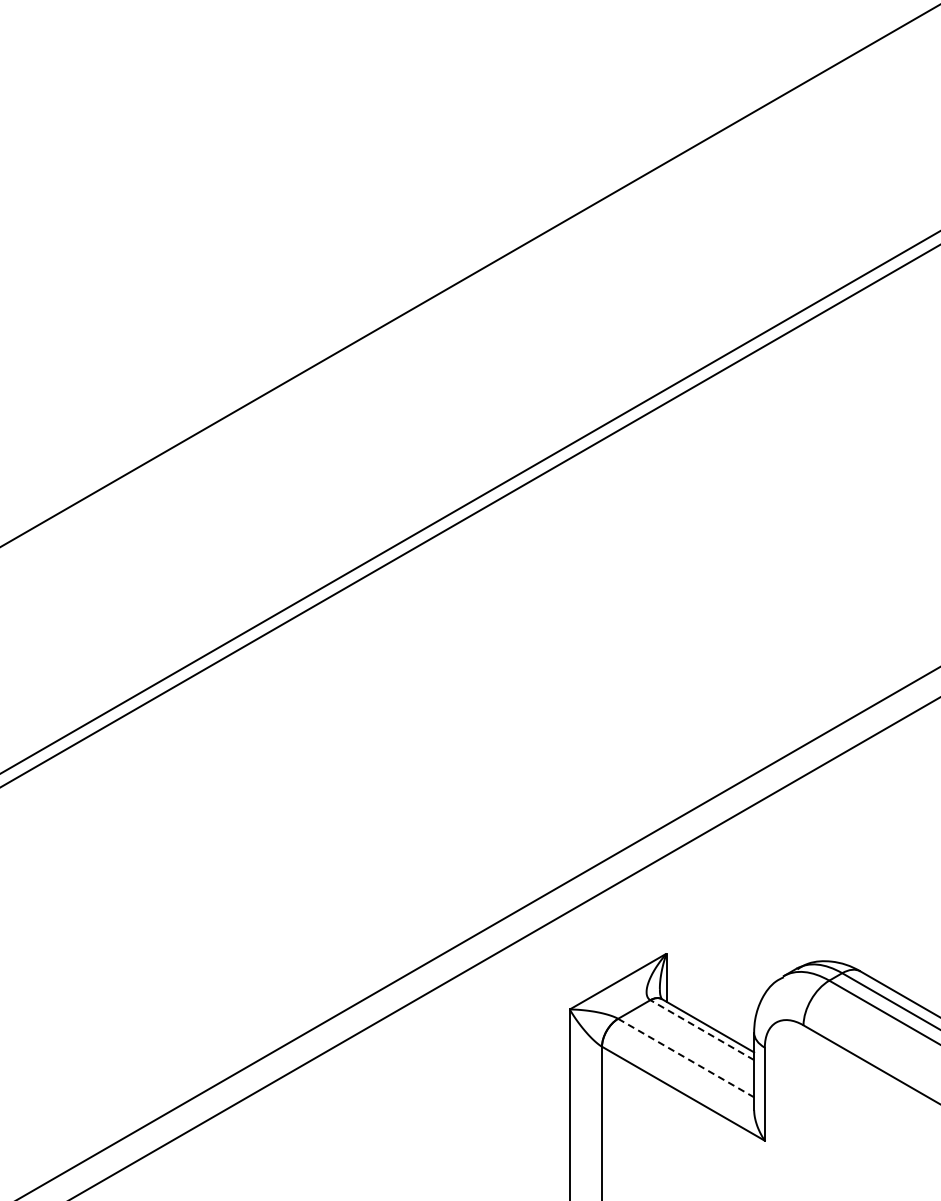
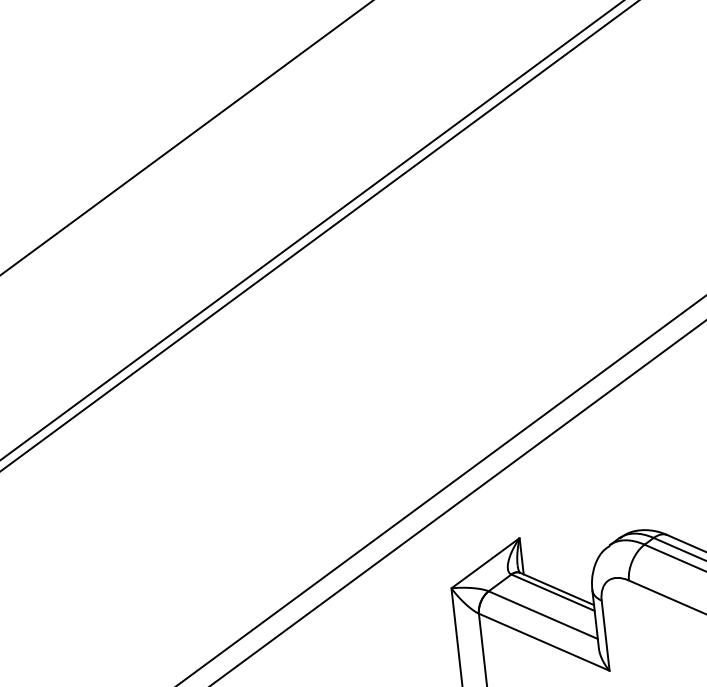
line: (702, 1030) -> (553, 592), dashed -> solid
line: (686, 1058) -> (543, 615), dashed -> solid

